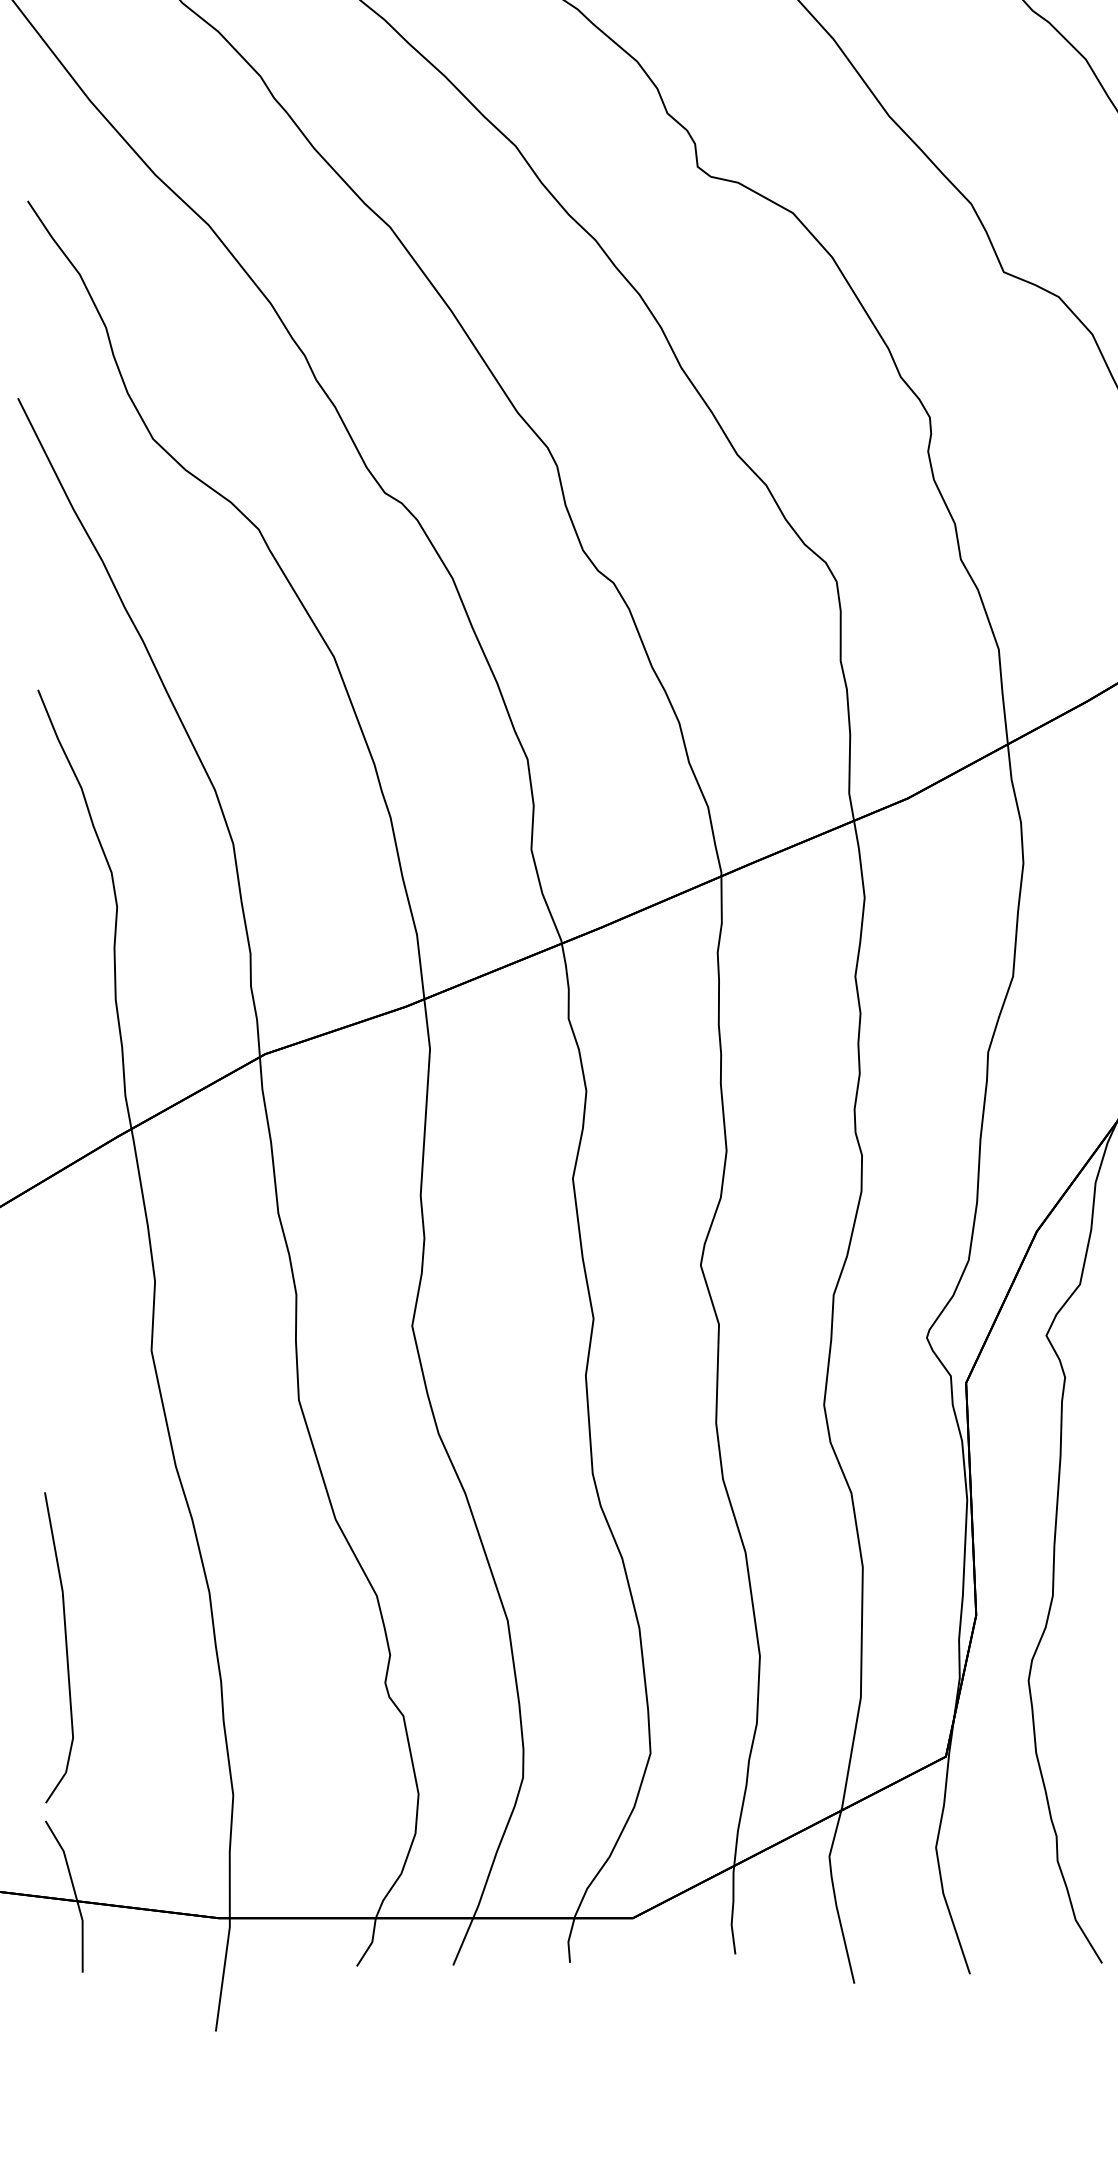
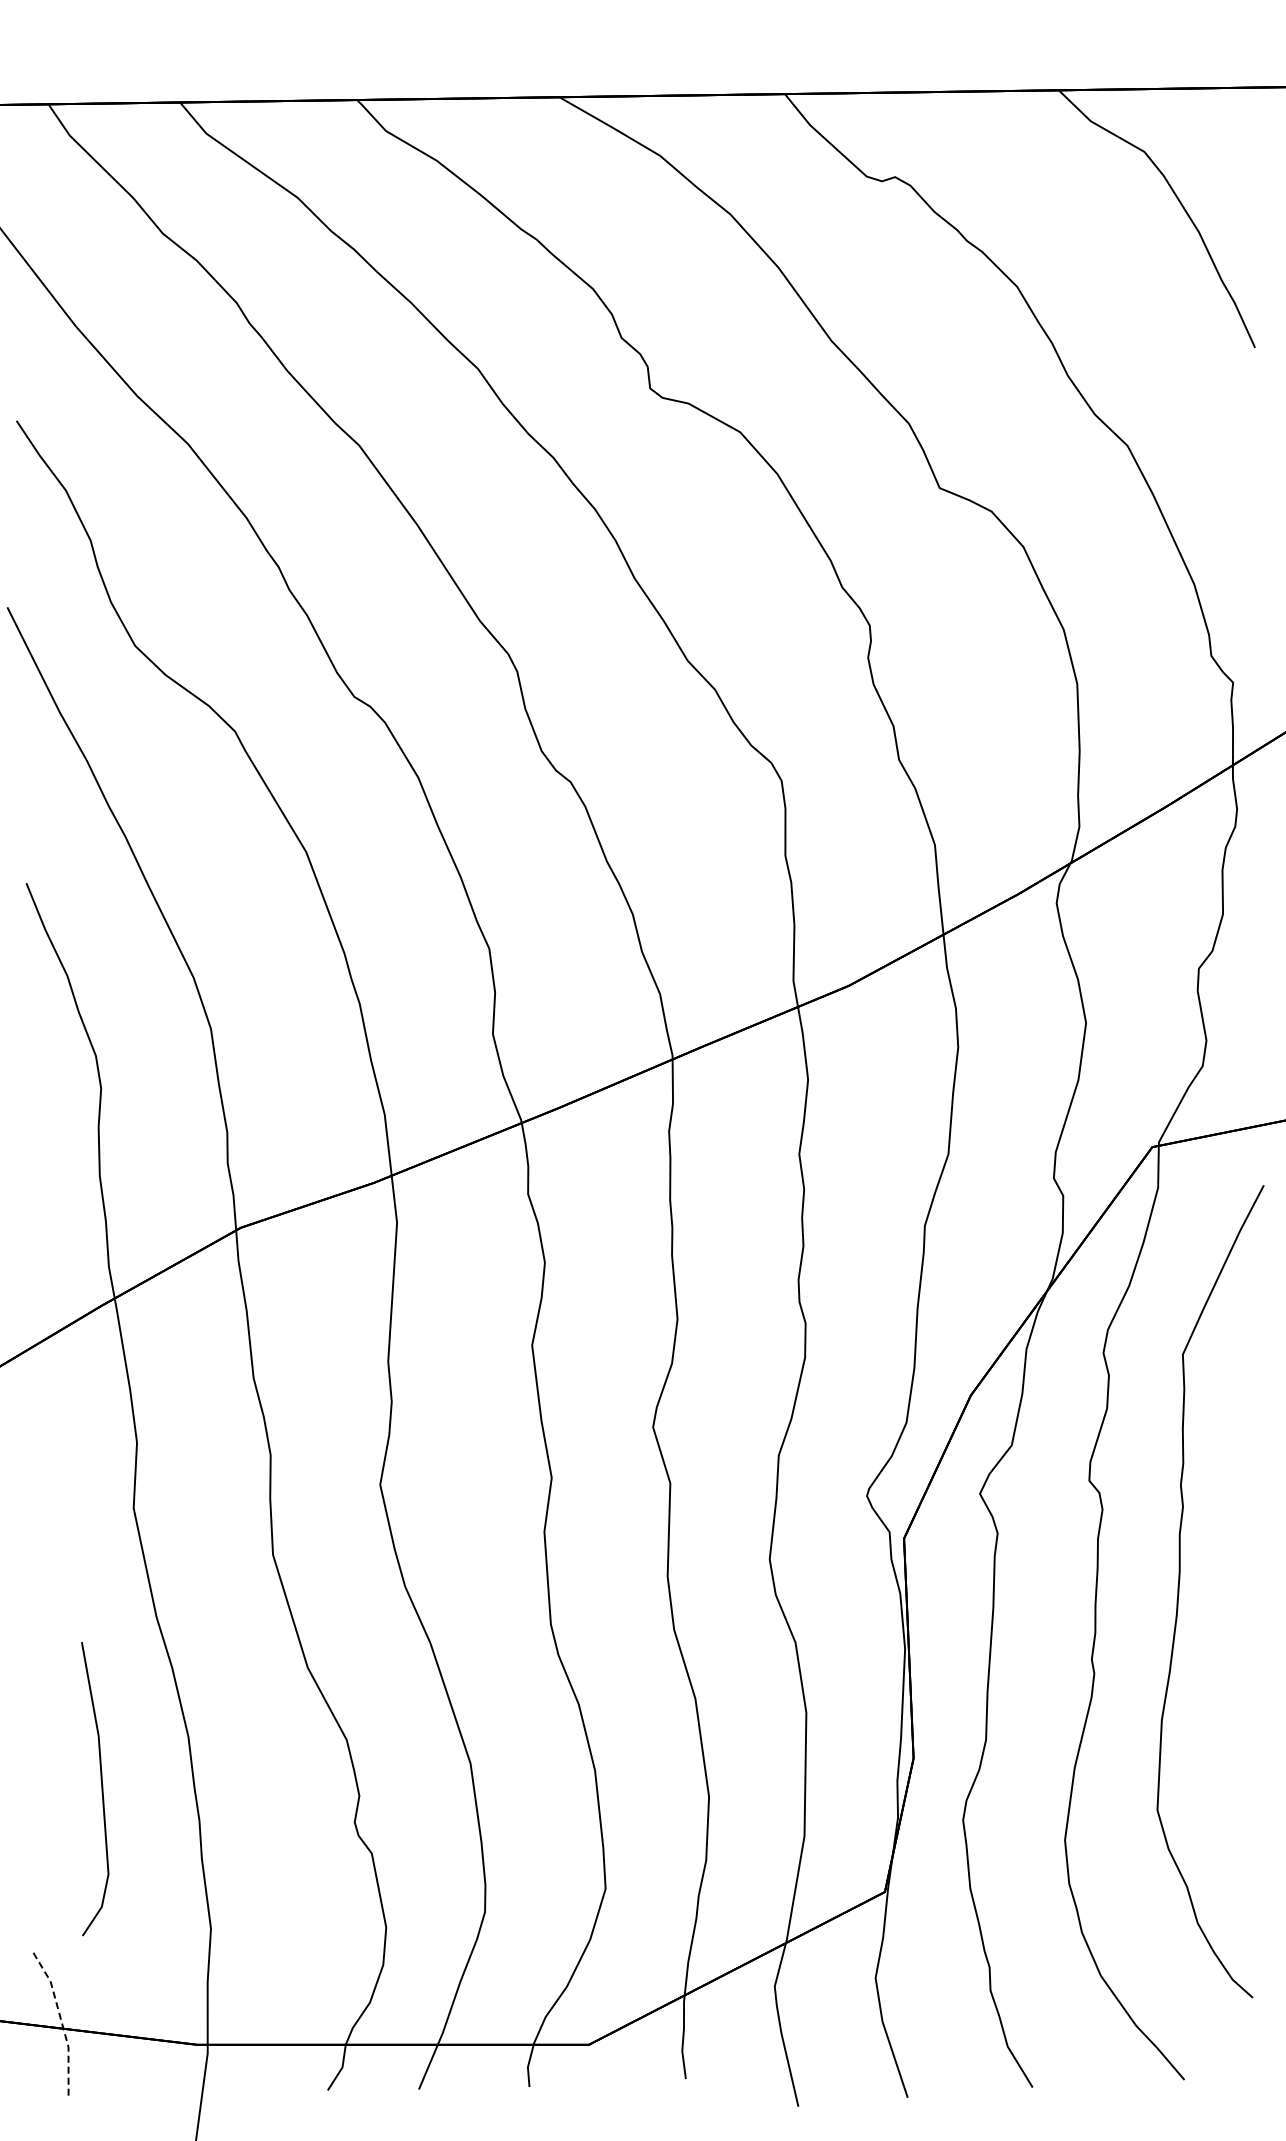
line: (65, 1648) -> (101, 1789), moved
line: (75, 1894) -> (61, 2022), solid -> dashed

